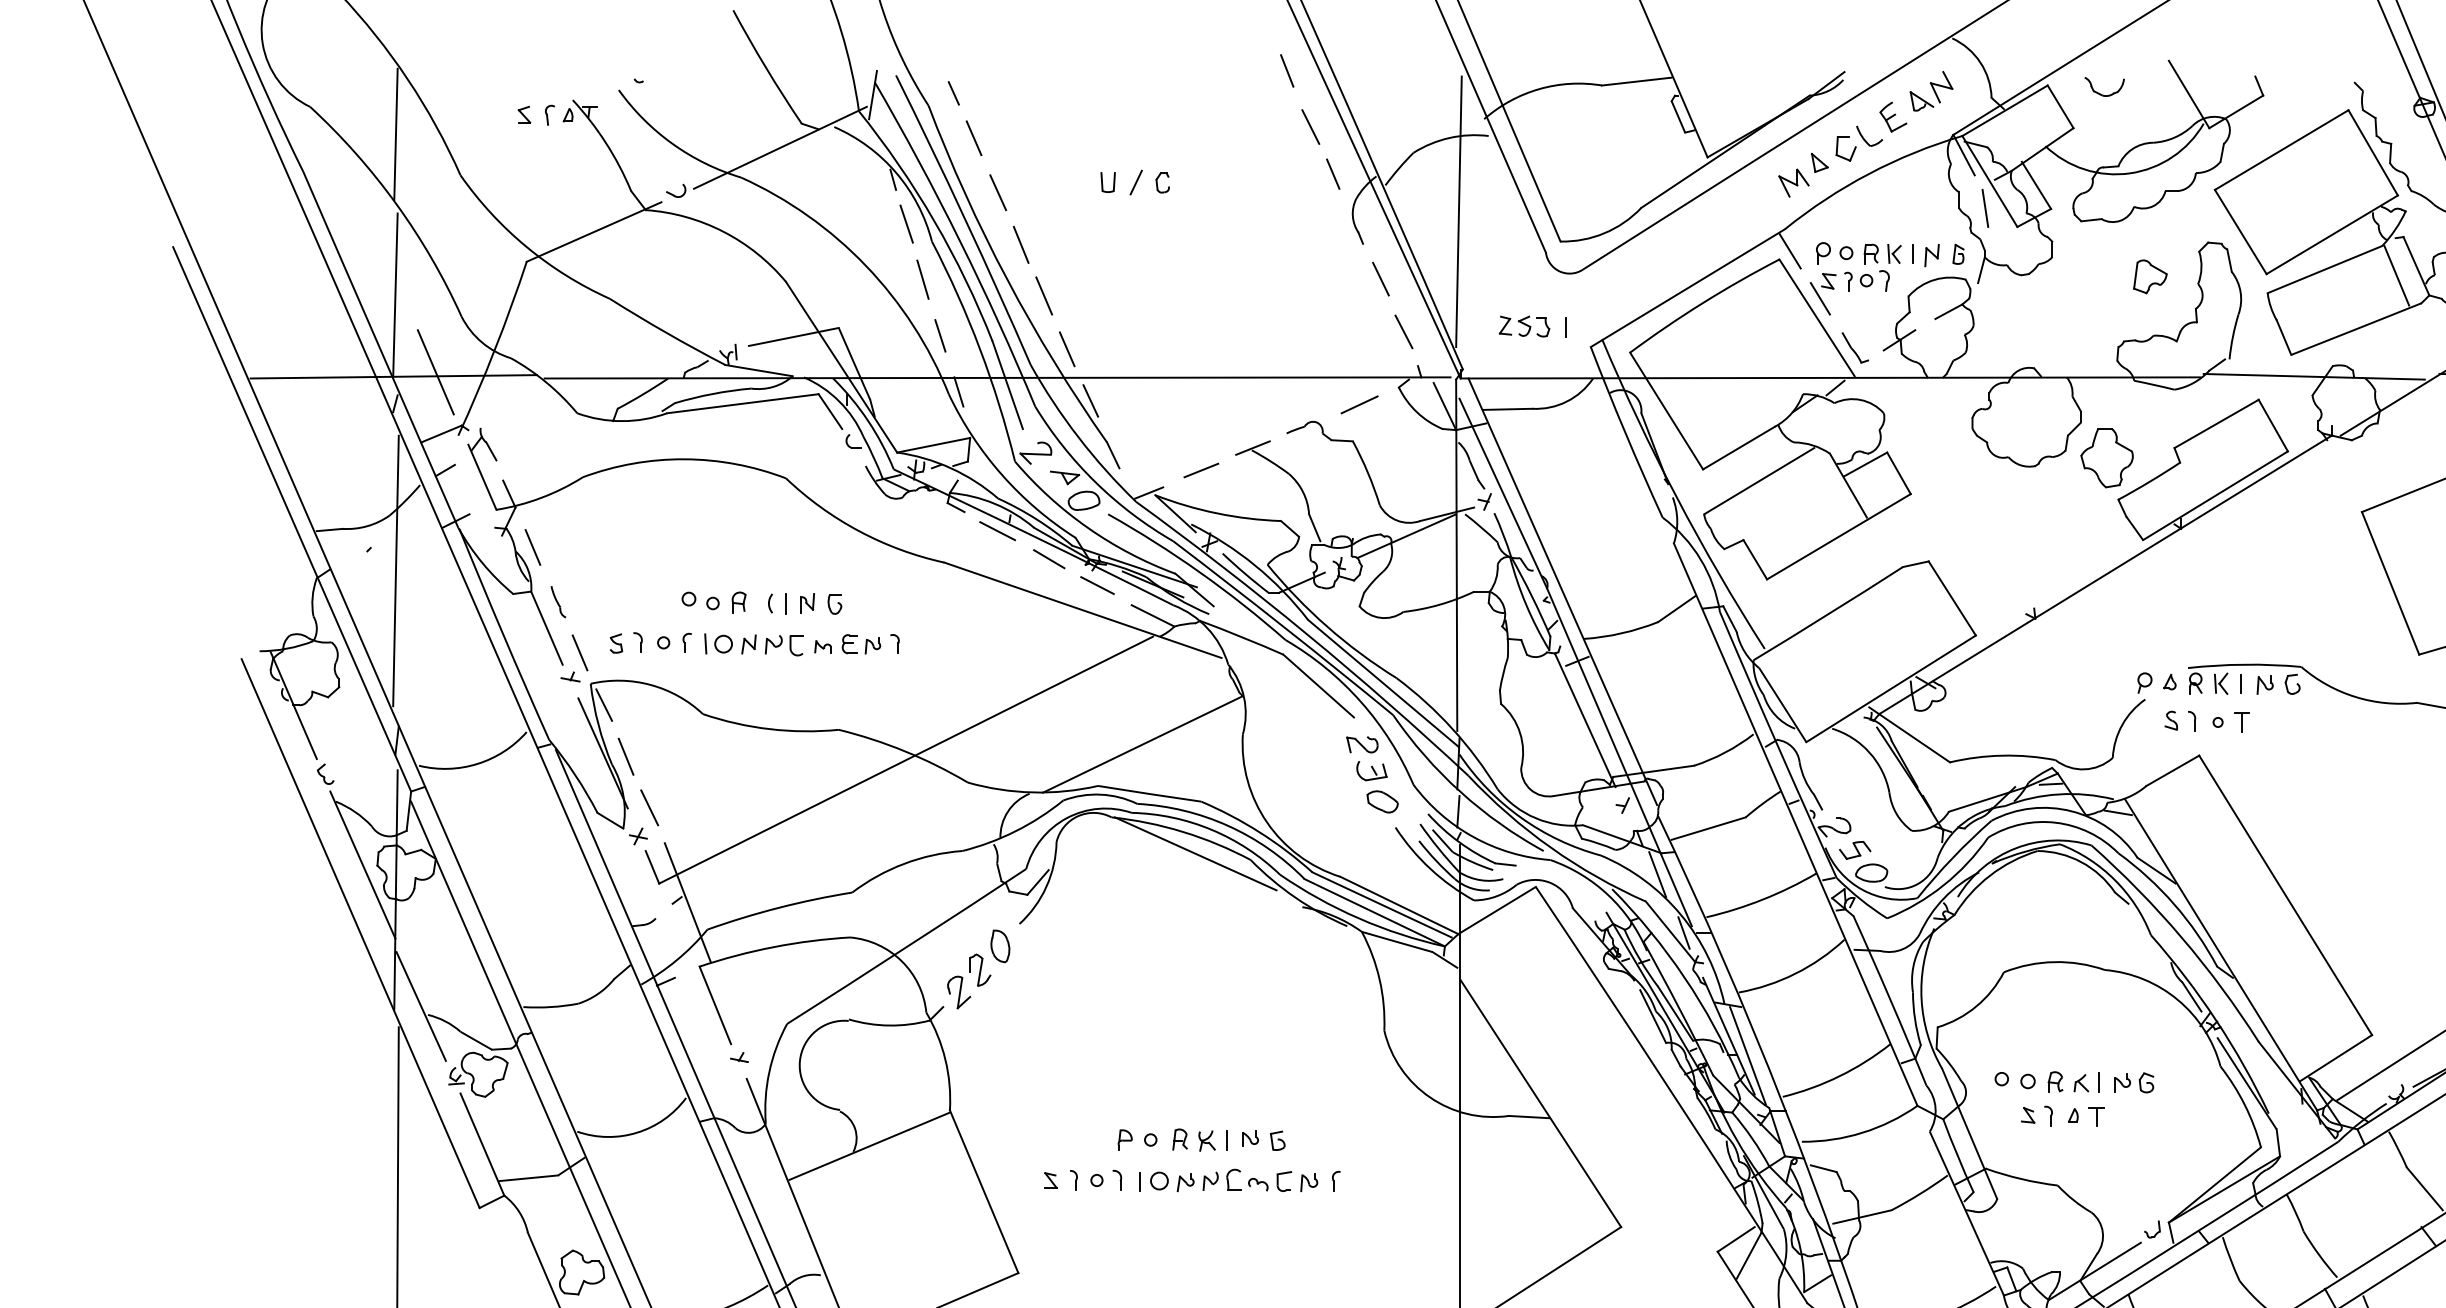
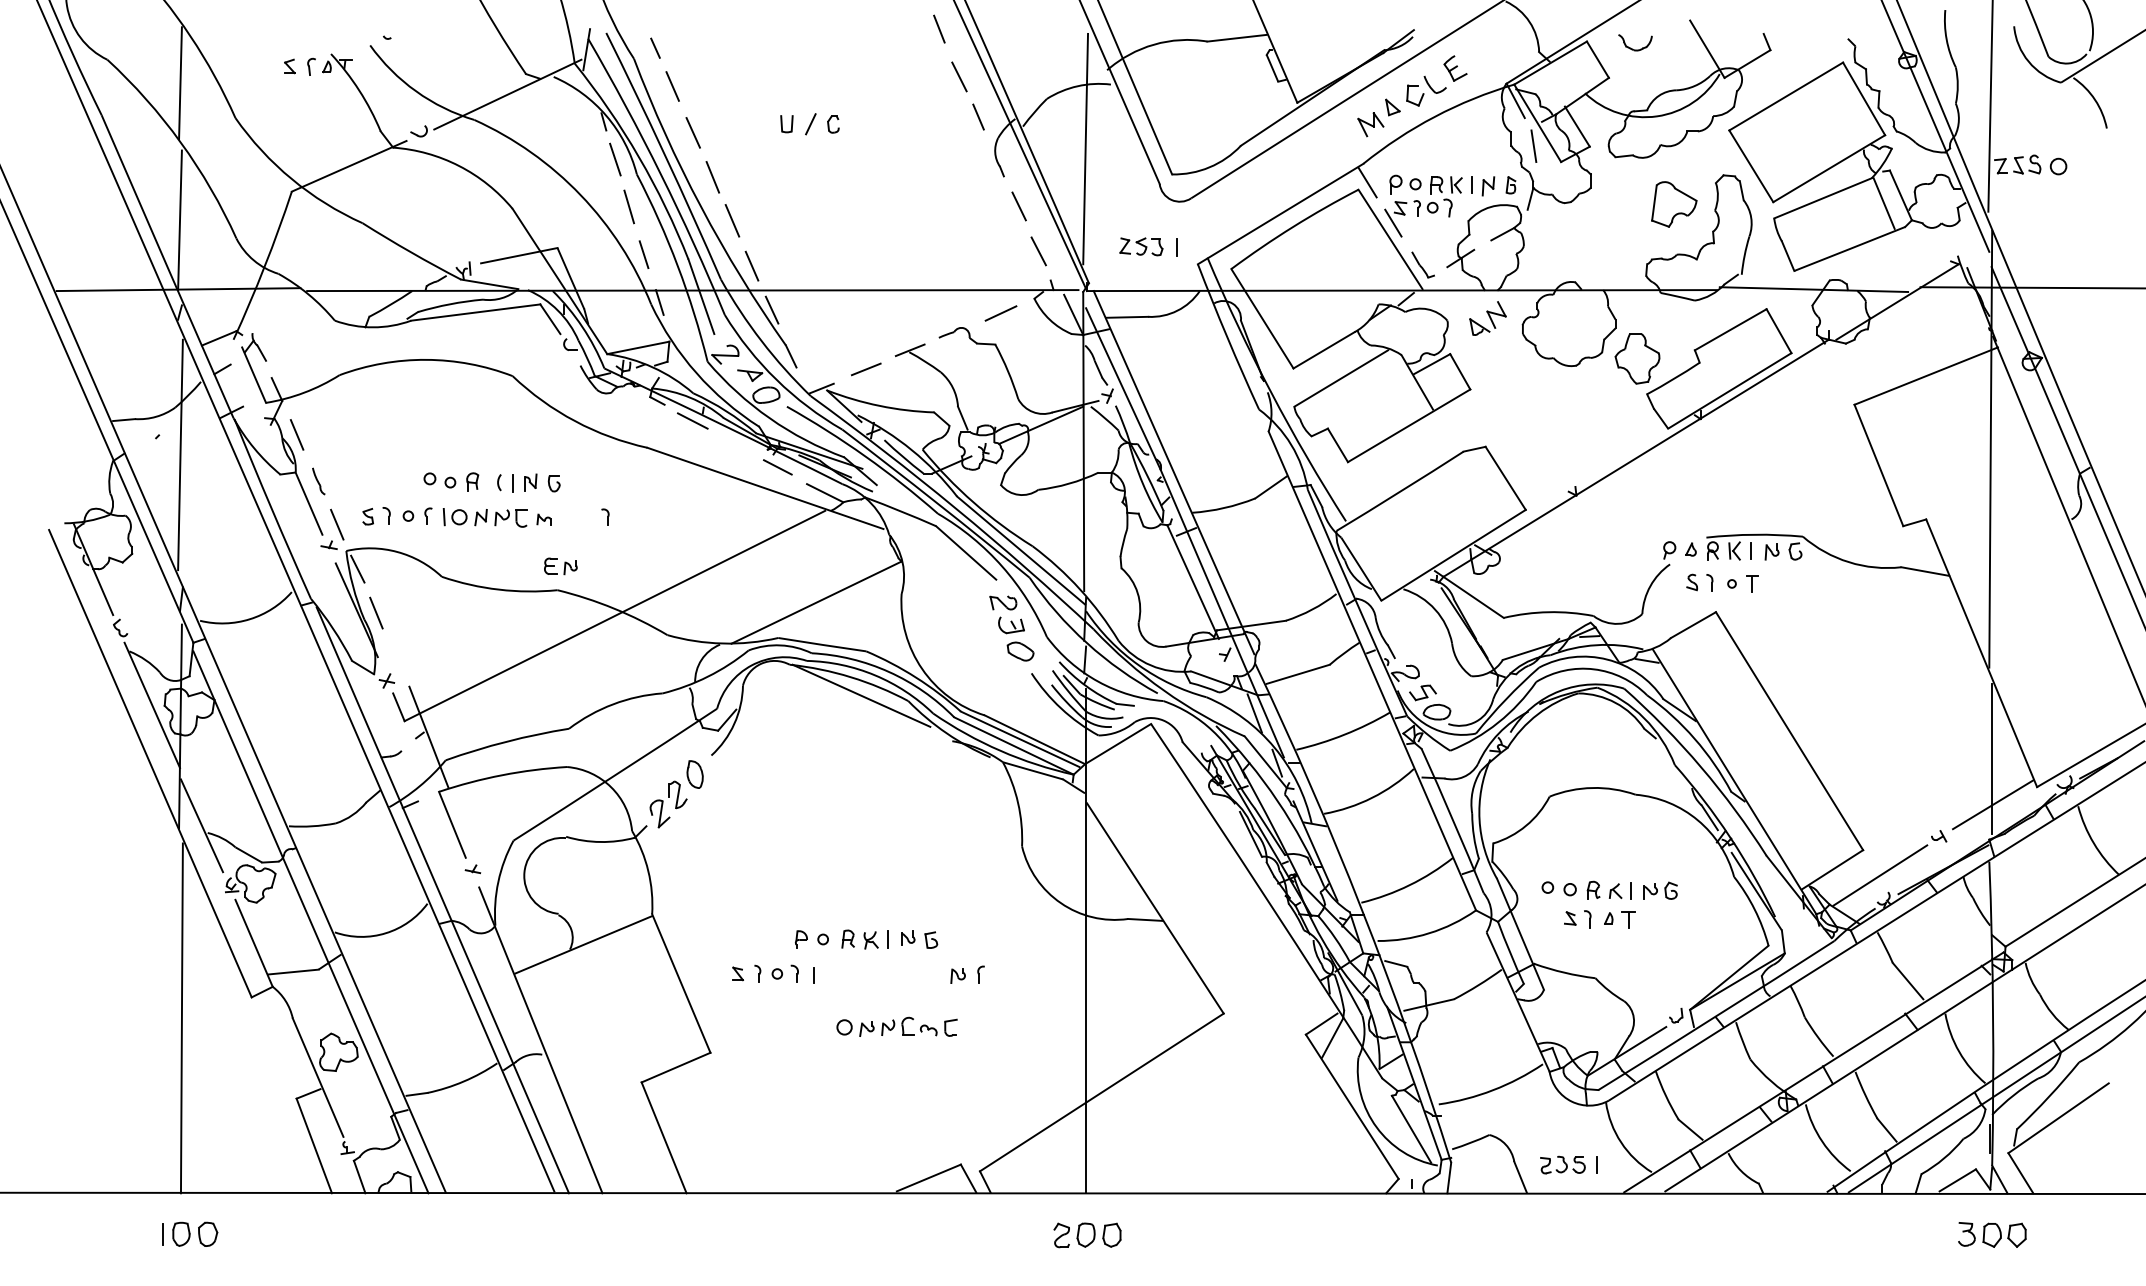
part: (1930, 91) -> (1487, 318), moved
part: (2150, 276) -> (1674, 204), size x1.6
line: (435, 371) -> (214, 285), removed
line: (1048, 558) -> (736, 444), removed
part: (861, 644) -> (560, 566), moved
line: (649, 807) -> (396, 656), removed
line: (1747, 1055) -> (1331, 867), removed
part: (1220, 1179) -> (896, 1026), moved

